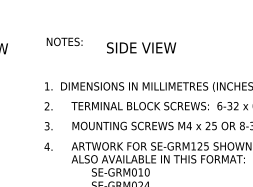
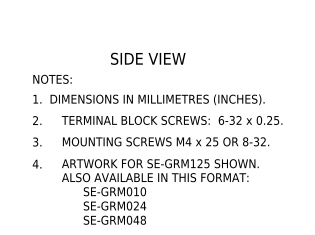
text: (64, 41) -> (52, 78), moved
text: (141, 47) -> (148, 58), moved

